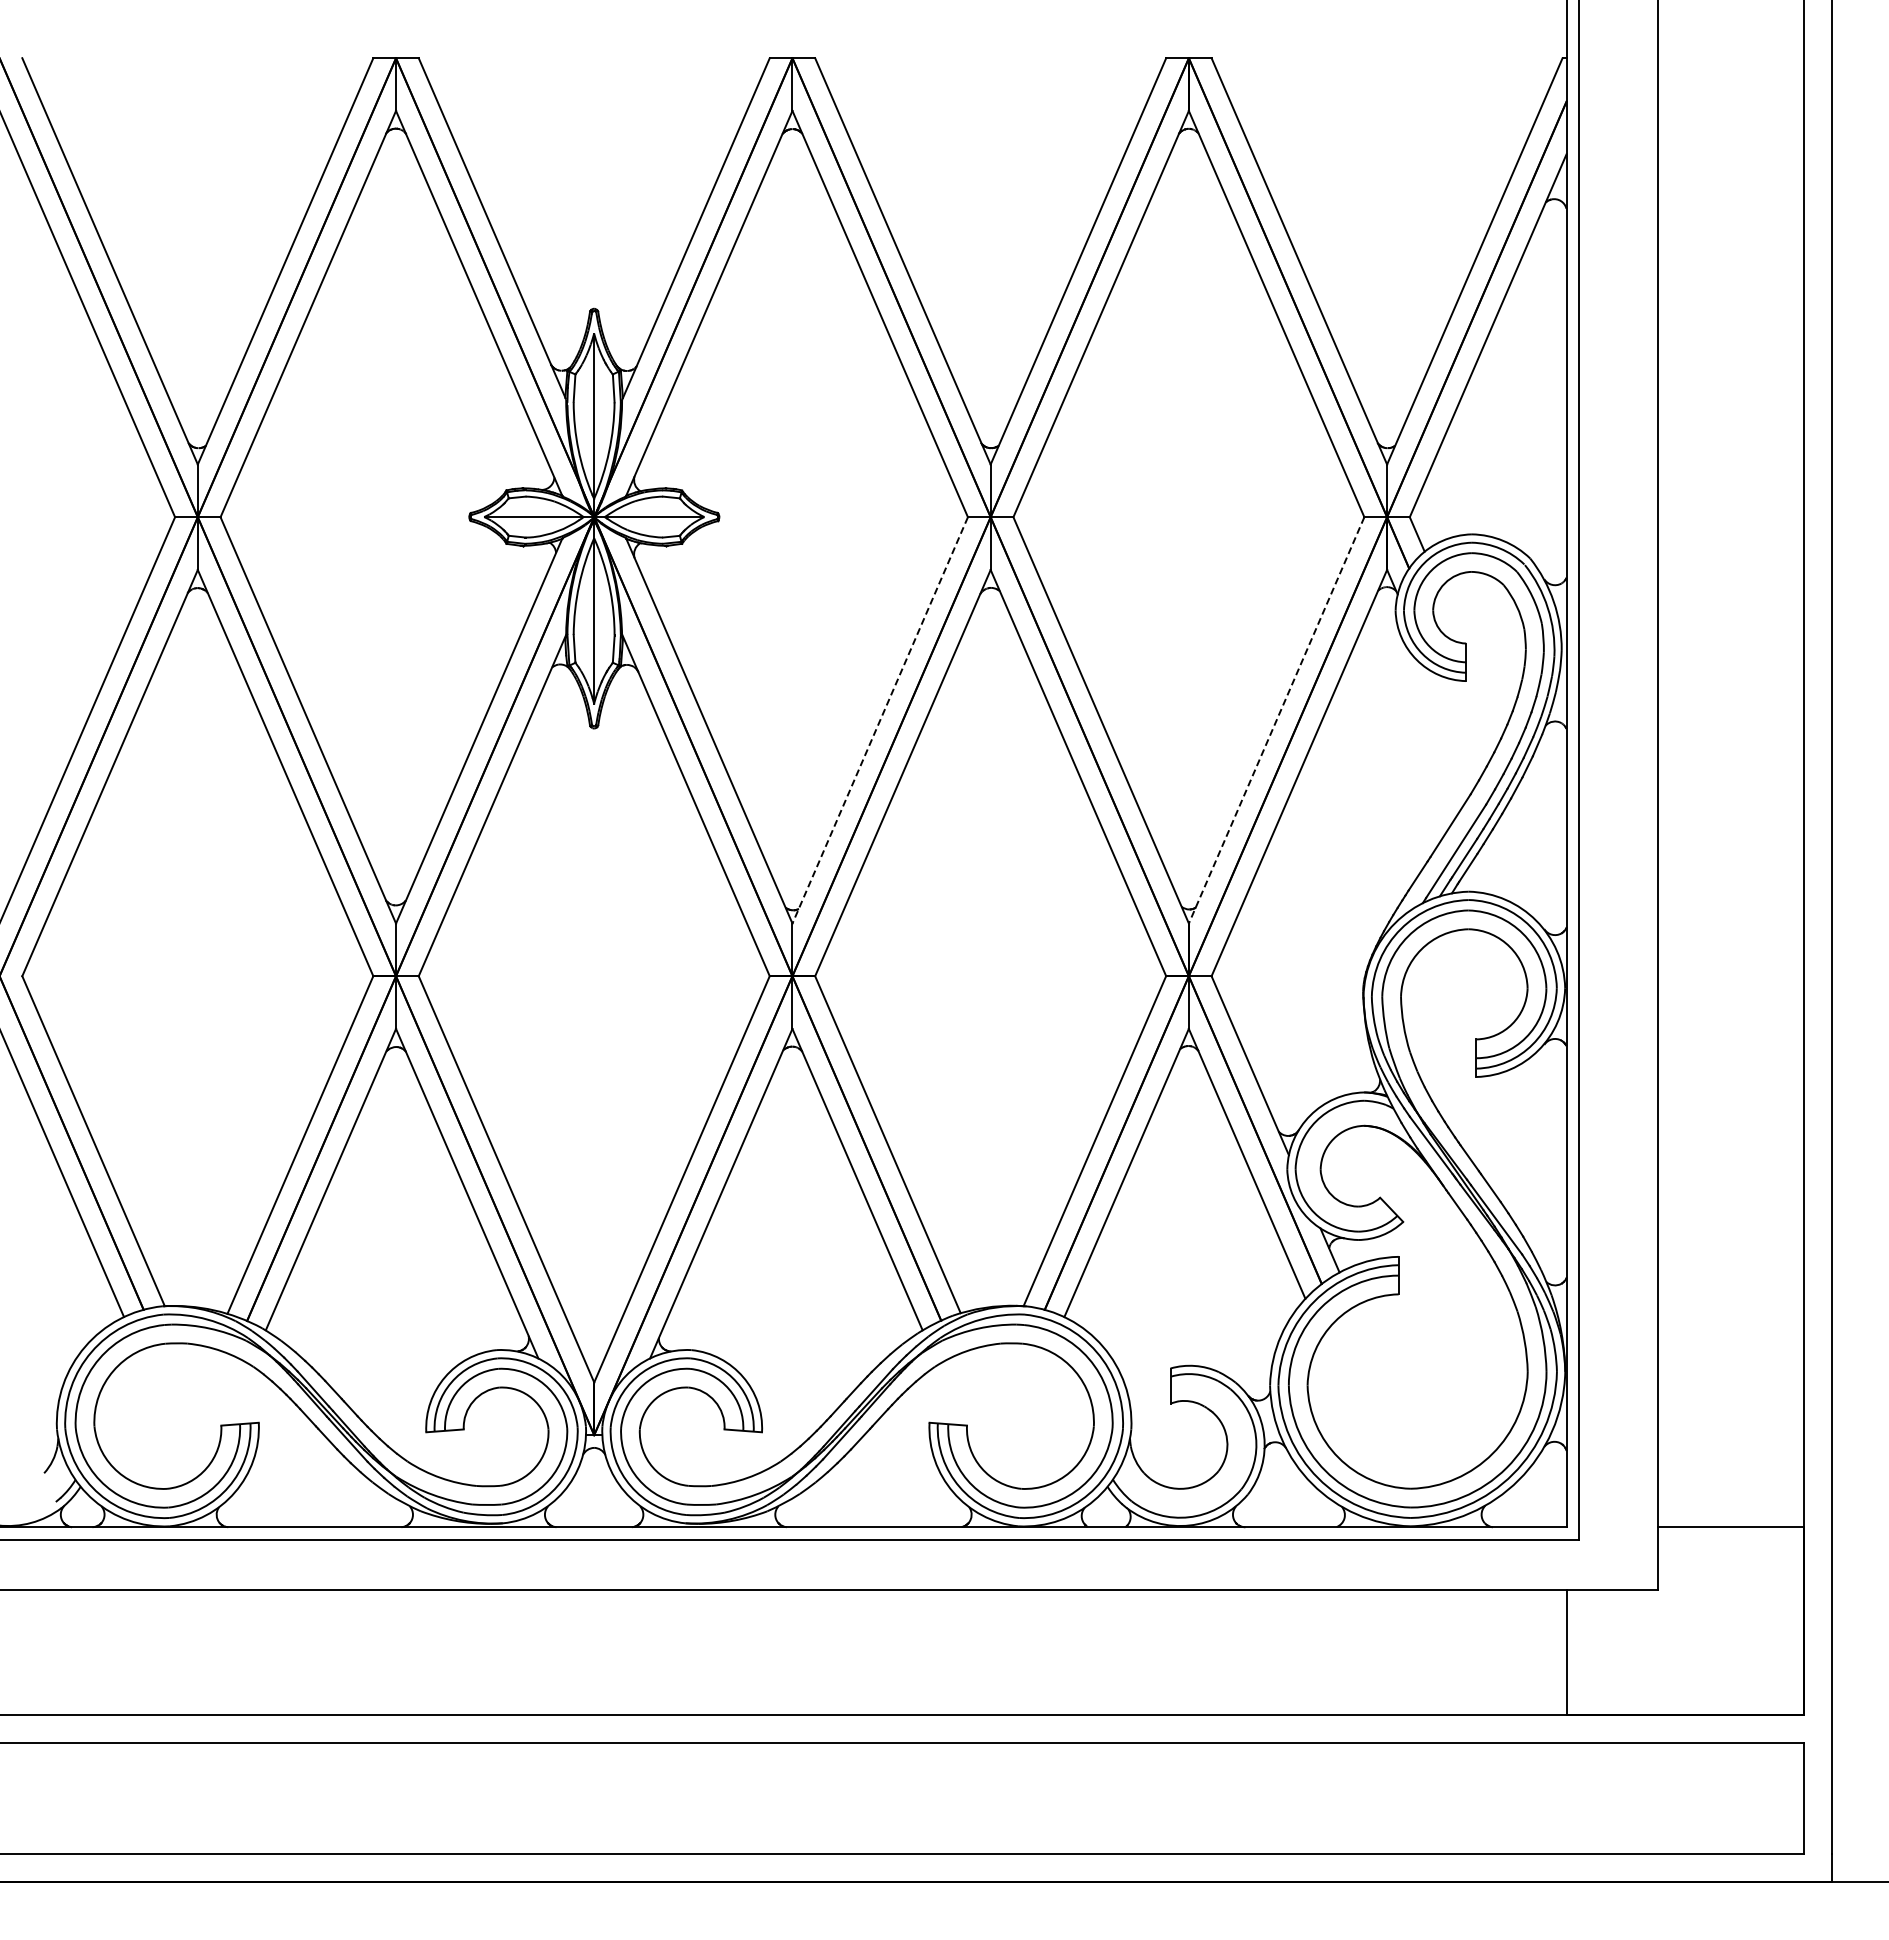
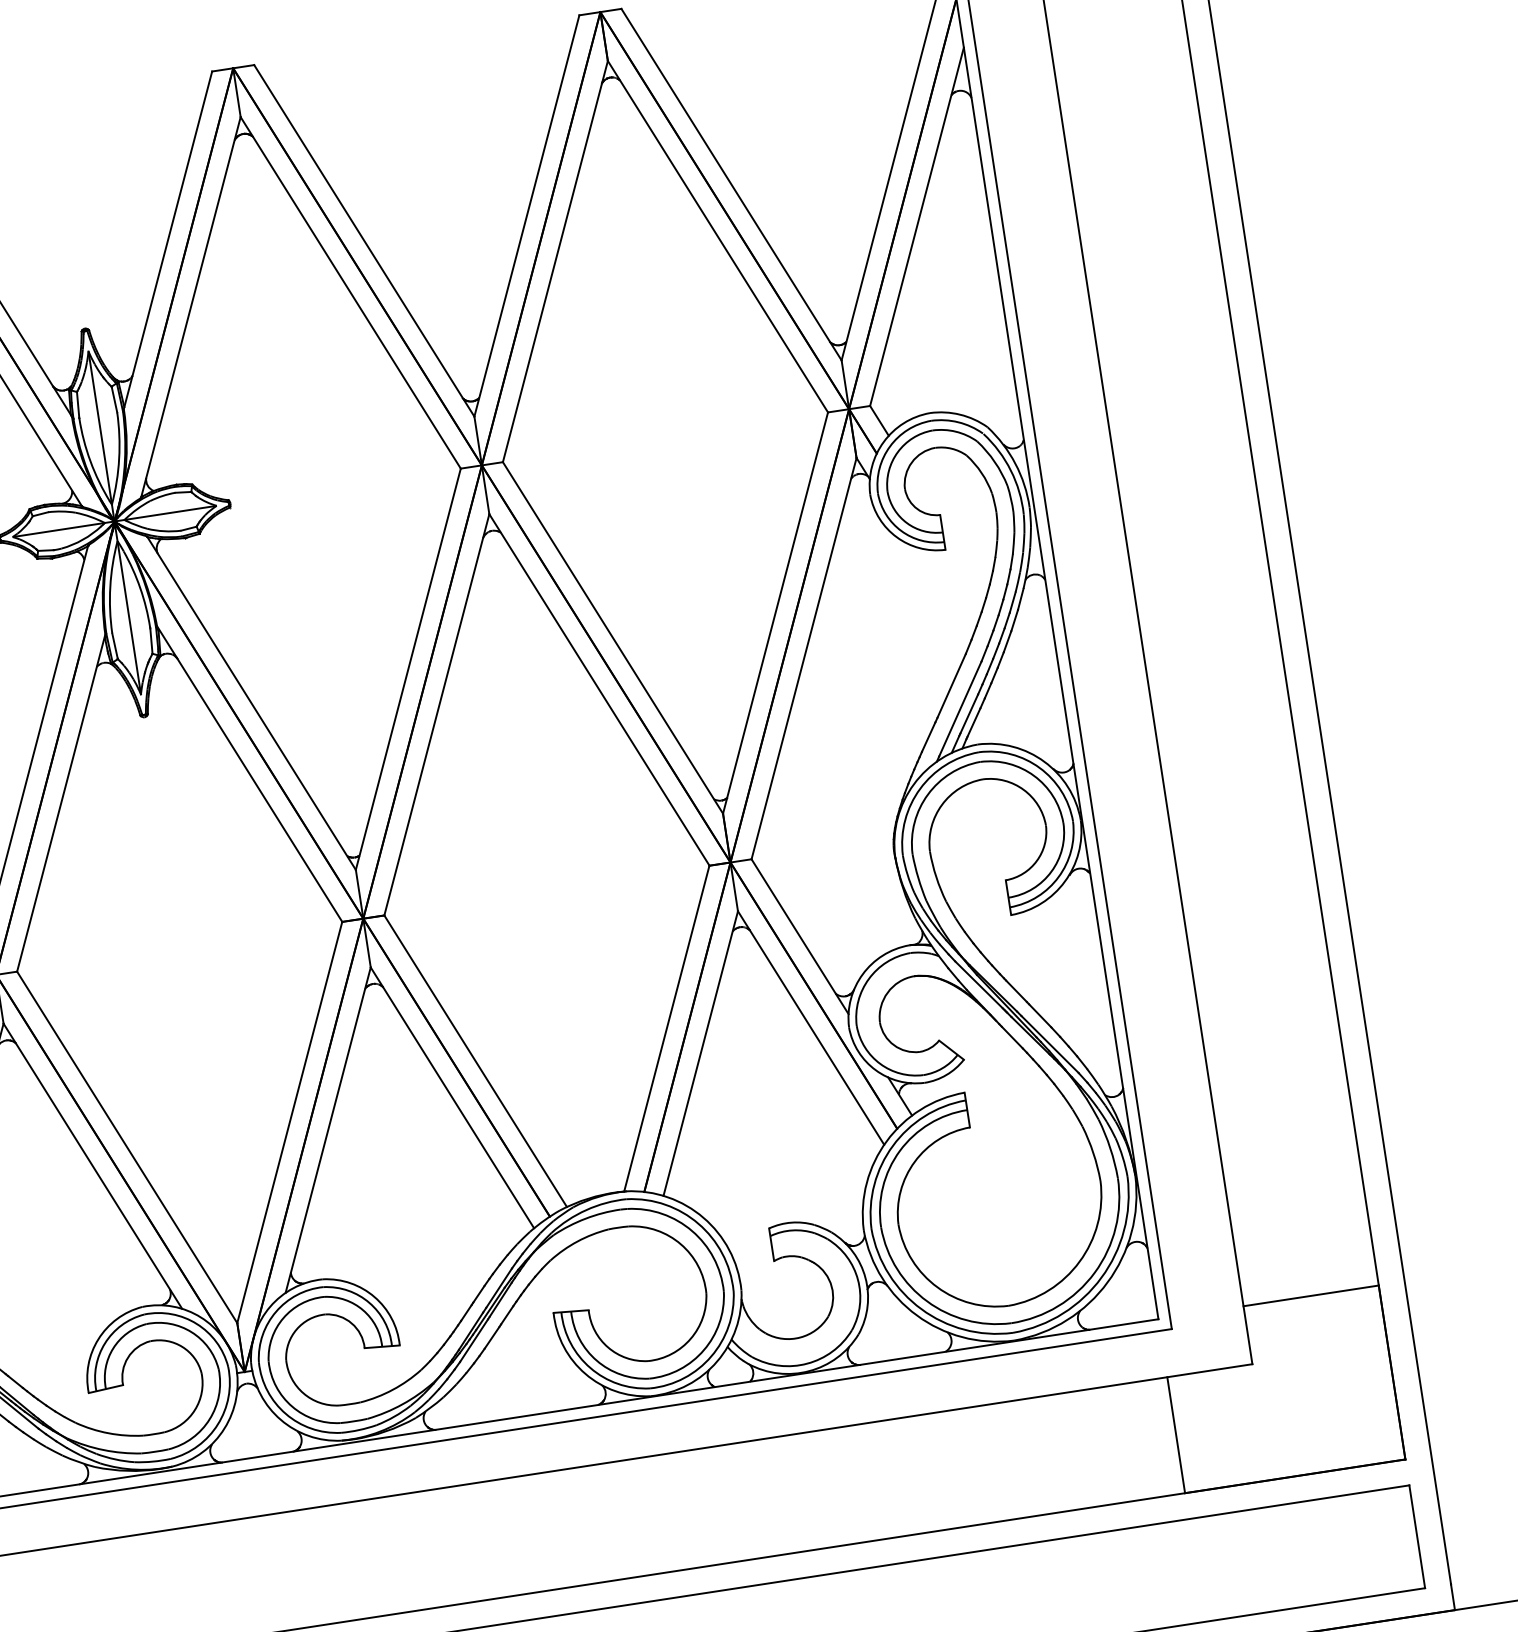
line: (880, 720) -> (408, 669), dashed -> solid
line: (1276, 720) -> (775, 613), dashed -> solid

